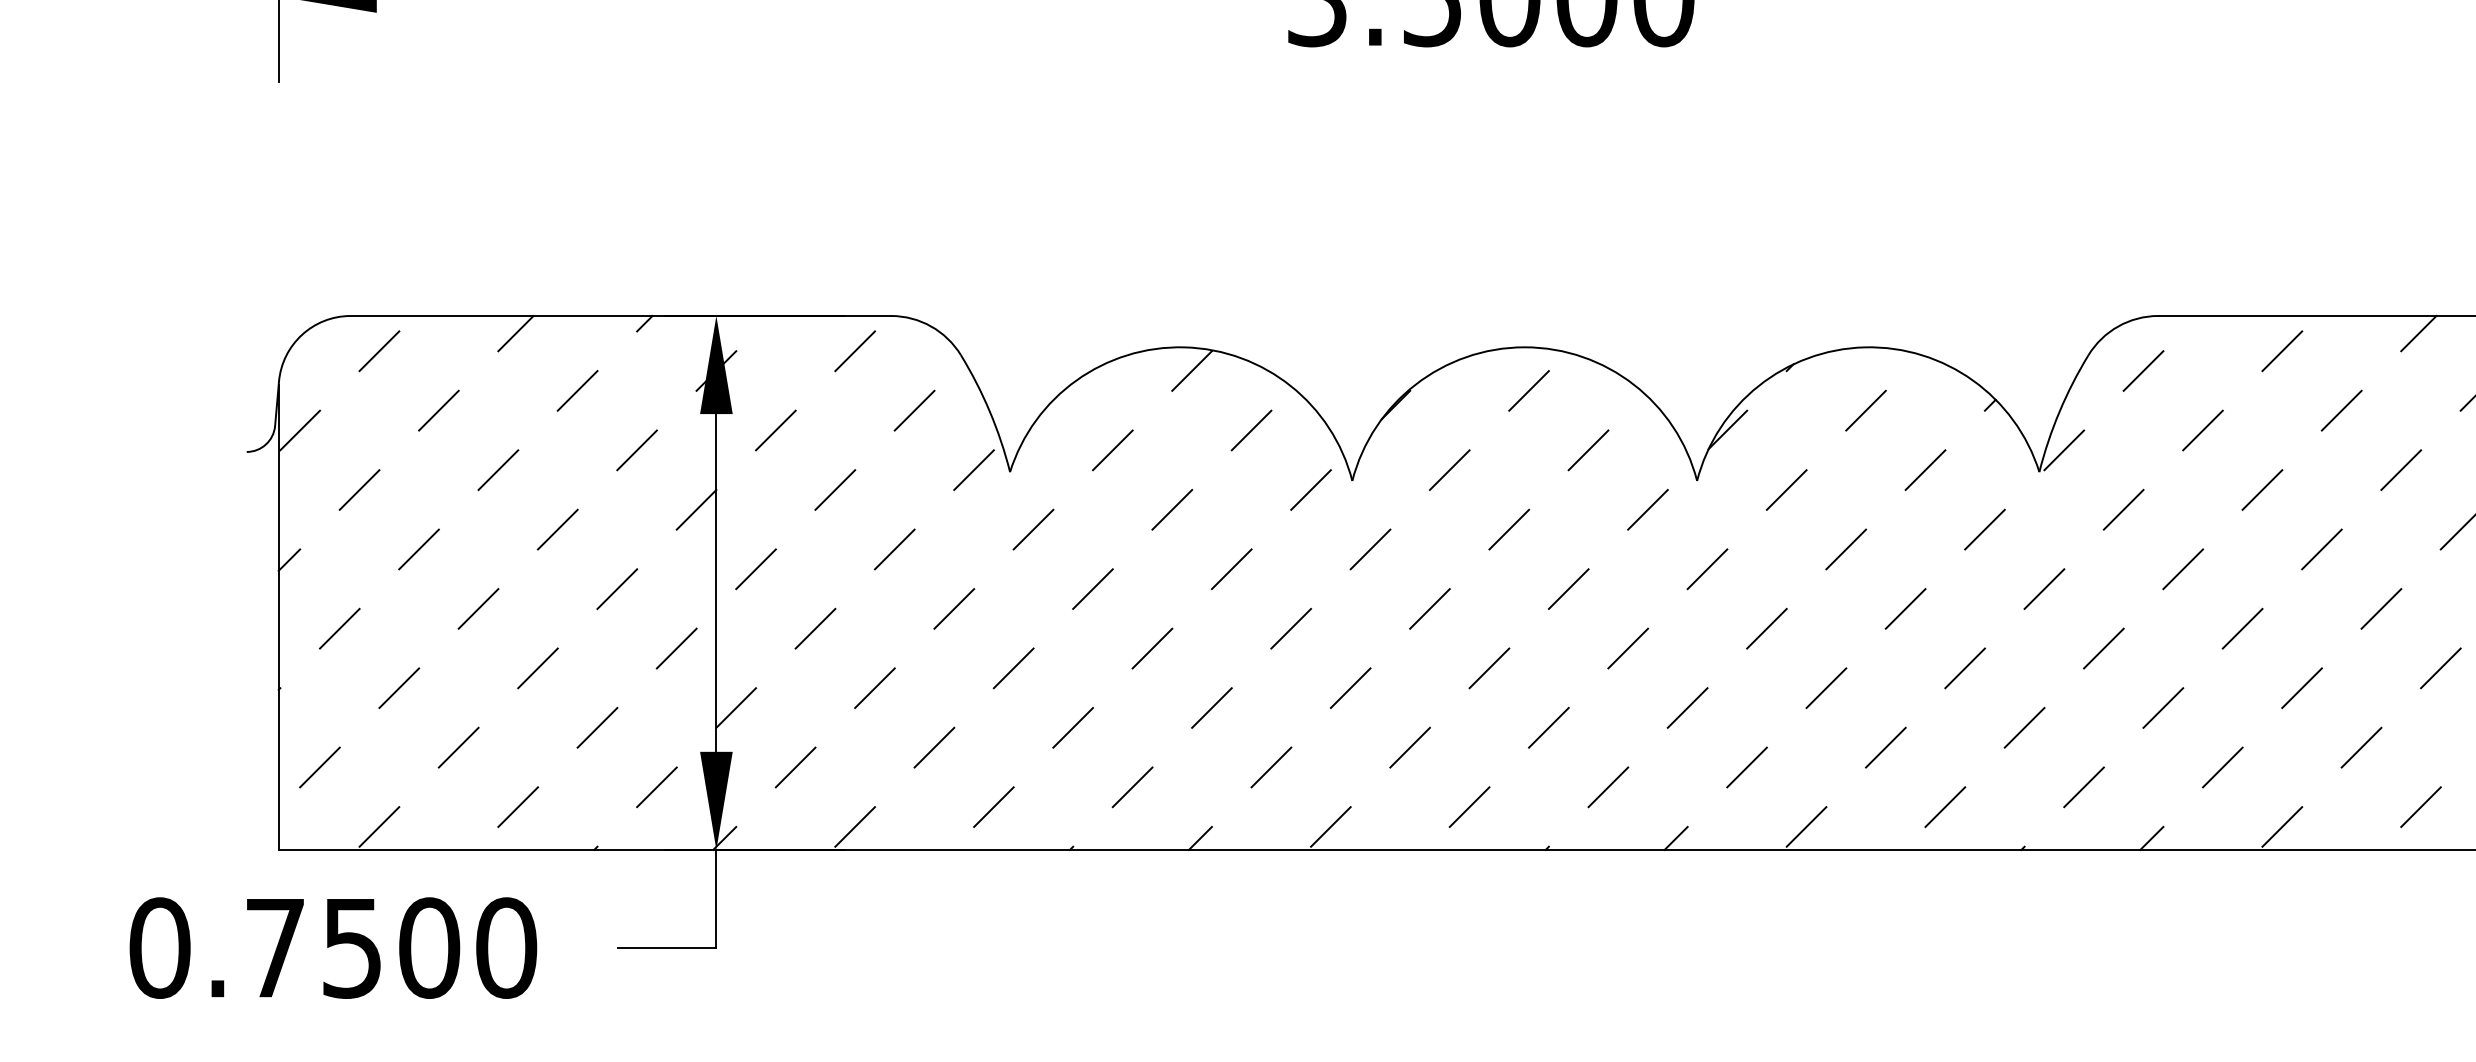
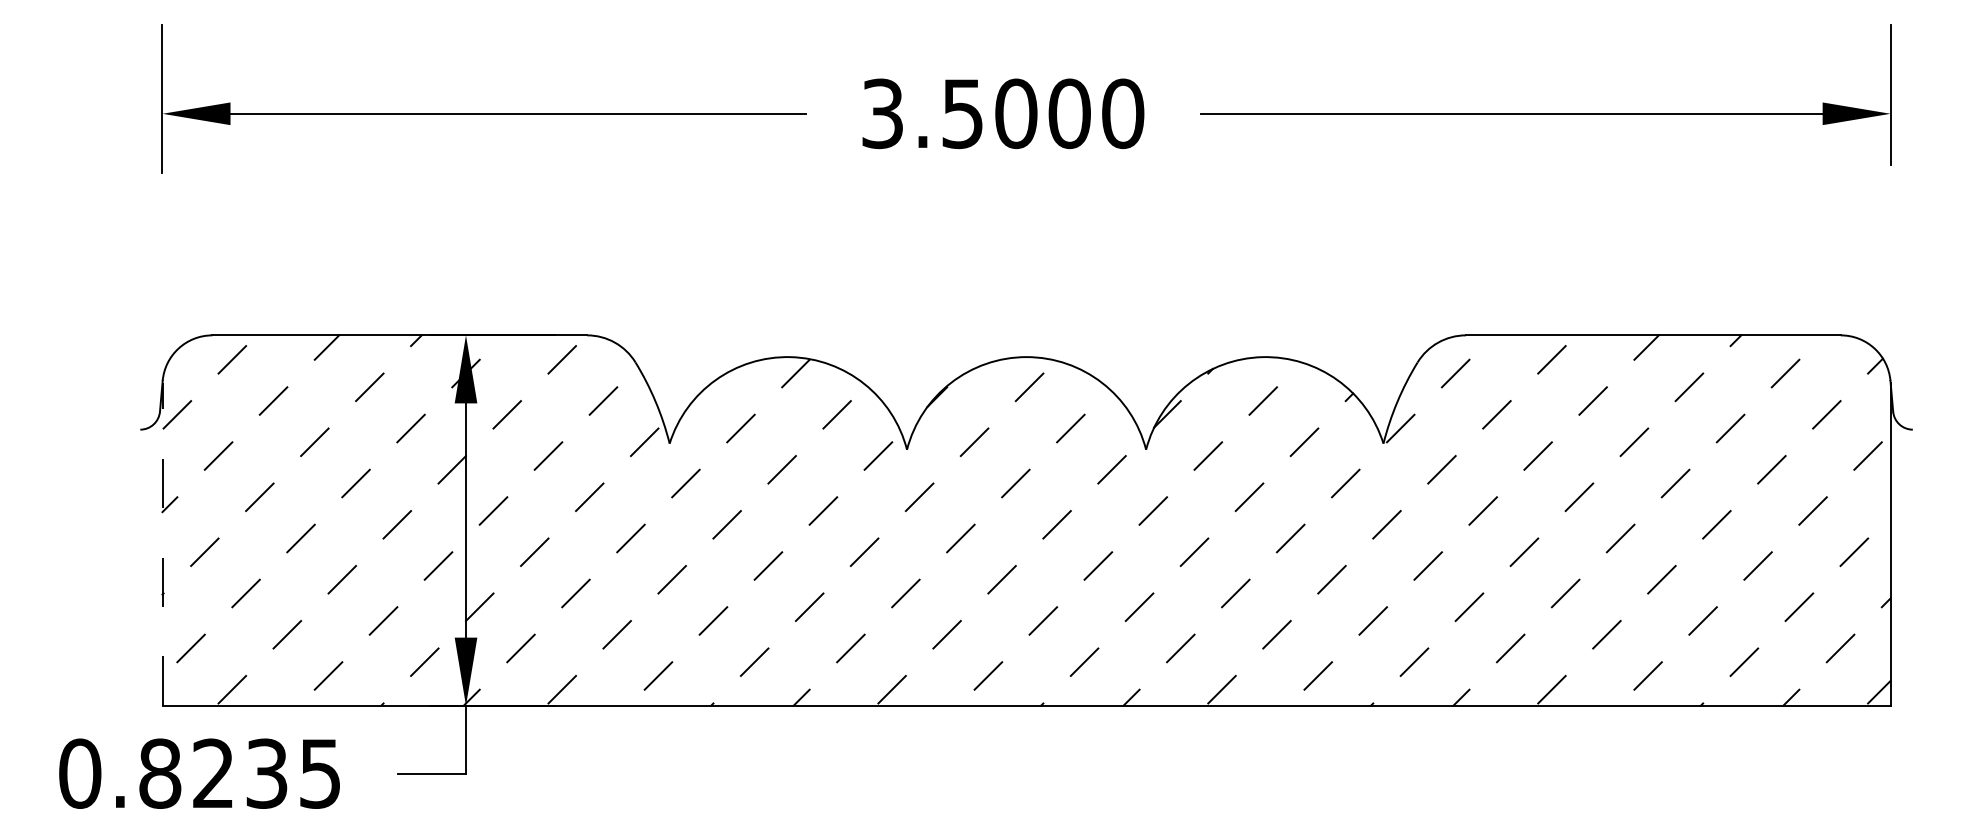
line: (278, 616) -> (162, 543), solid -> dashed
text: (391, 947) -> (240, 773), 0.7500 -> 0.8235

